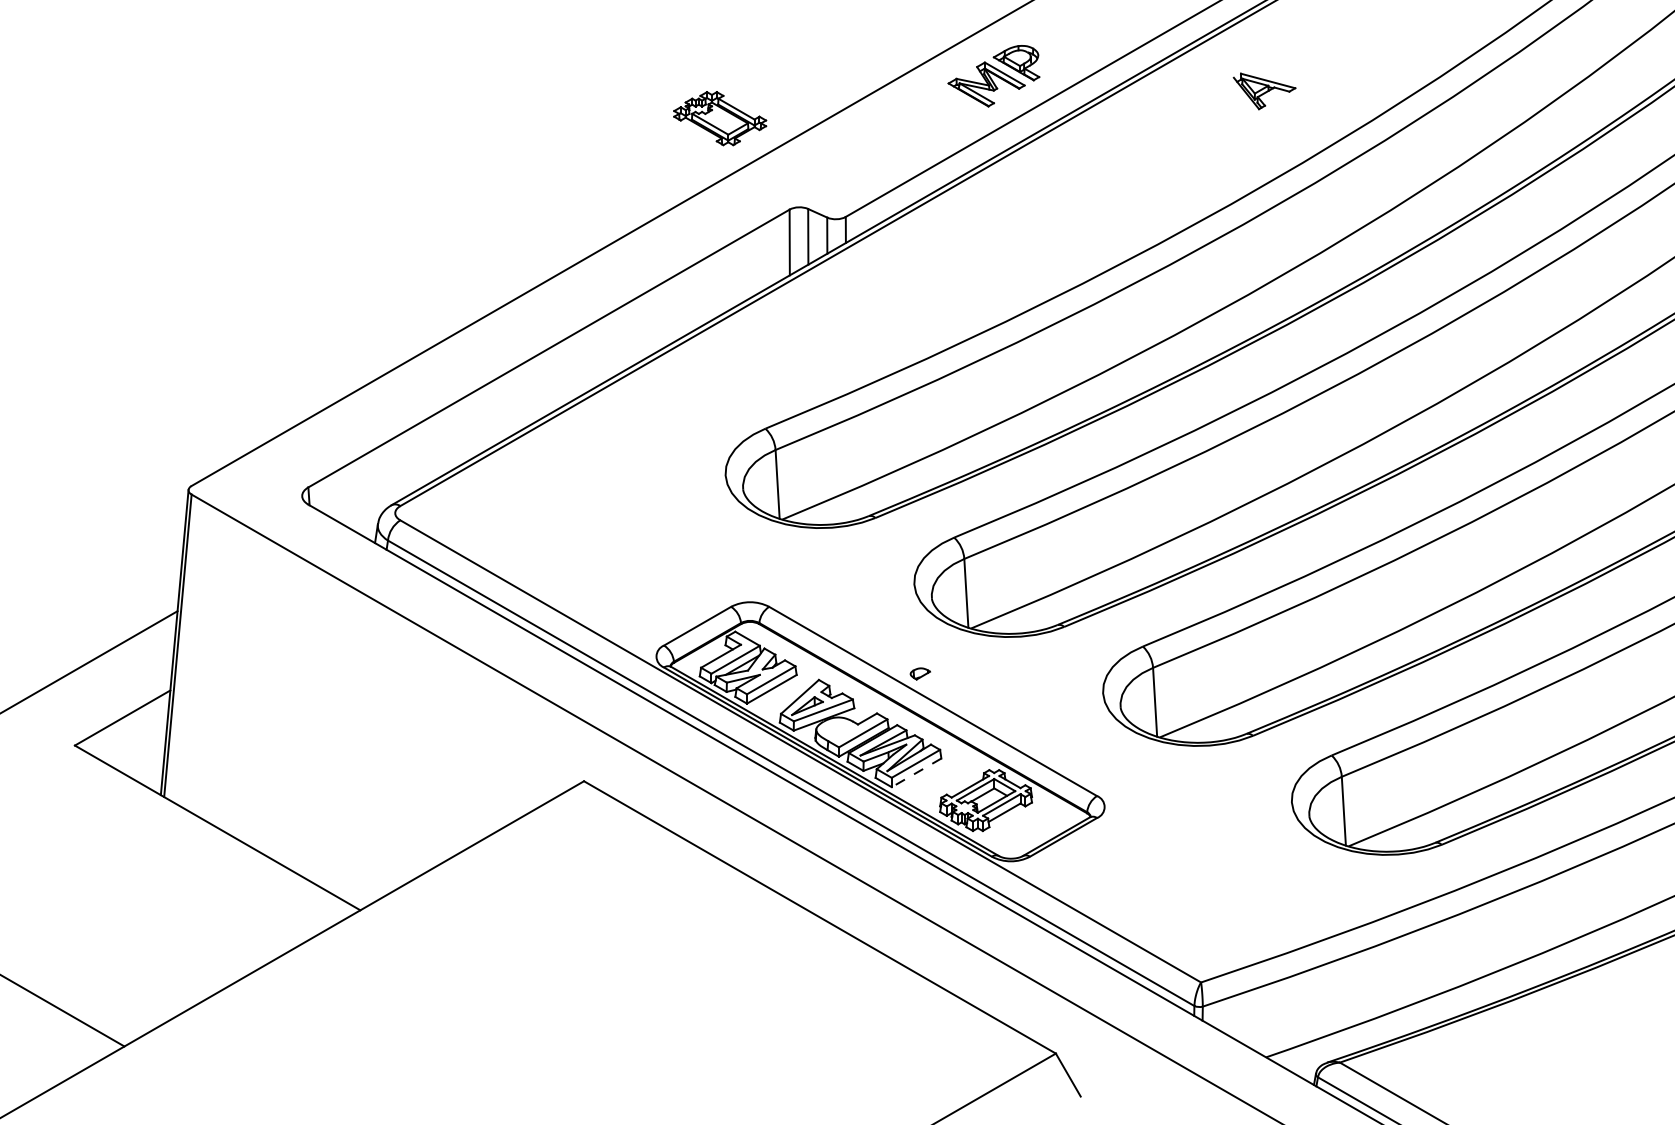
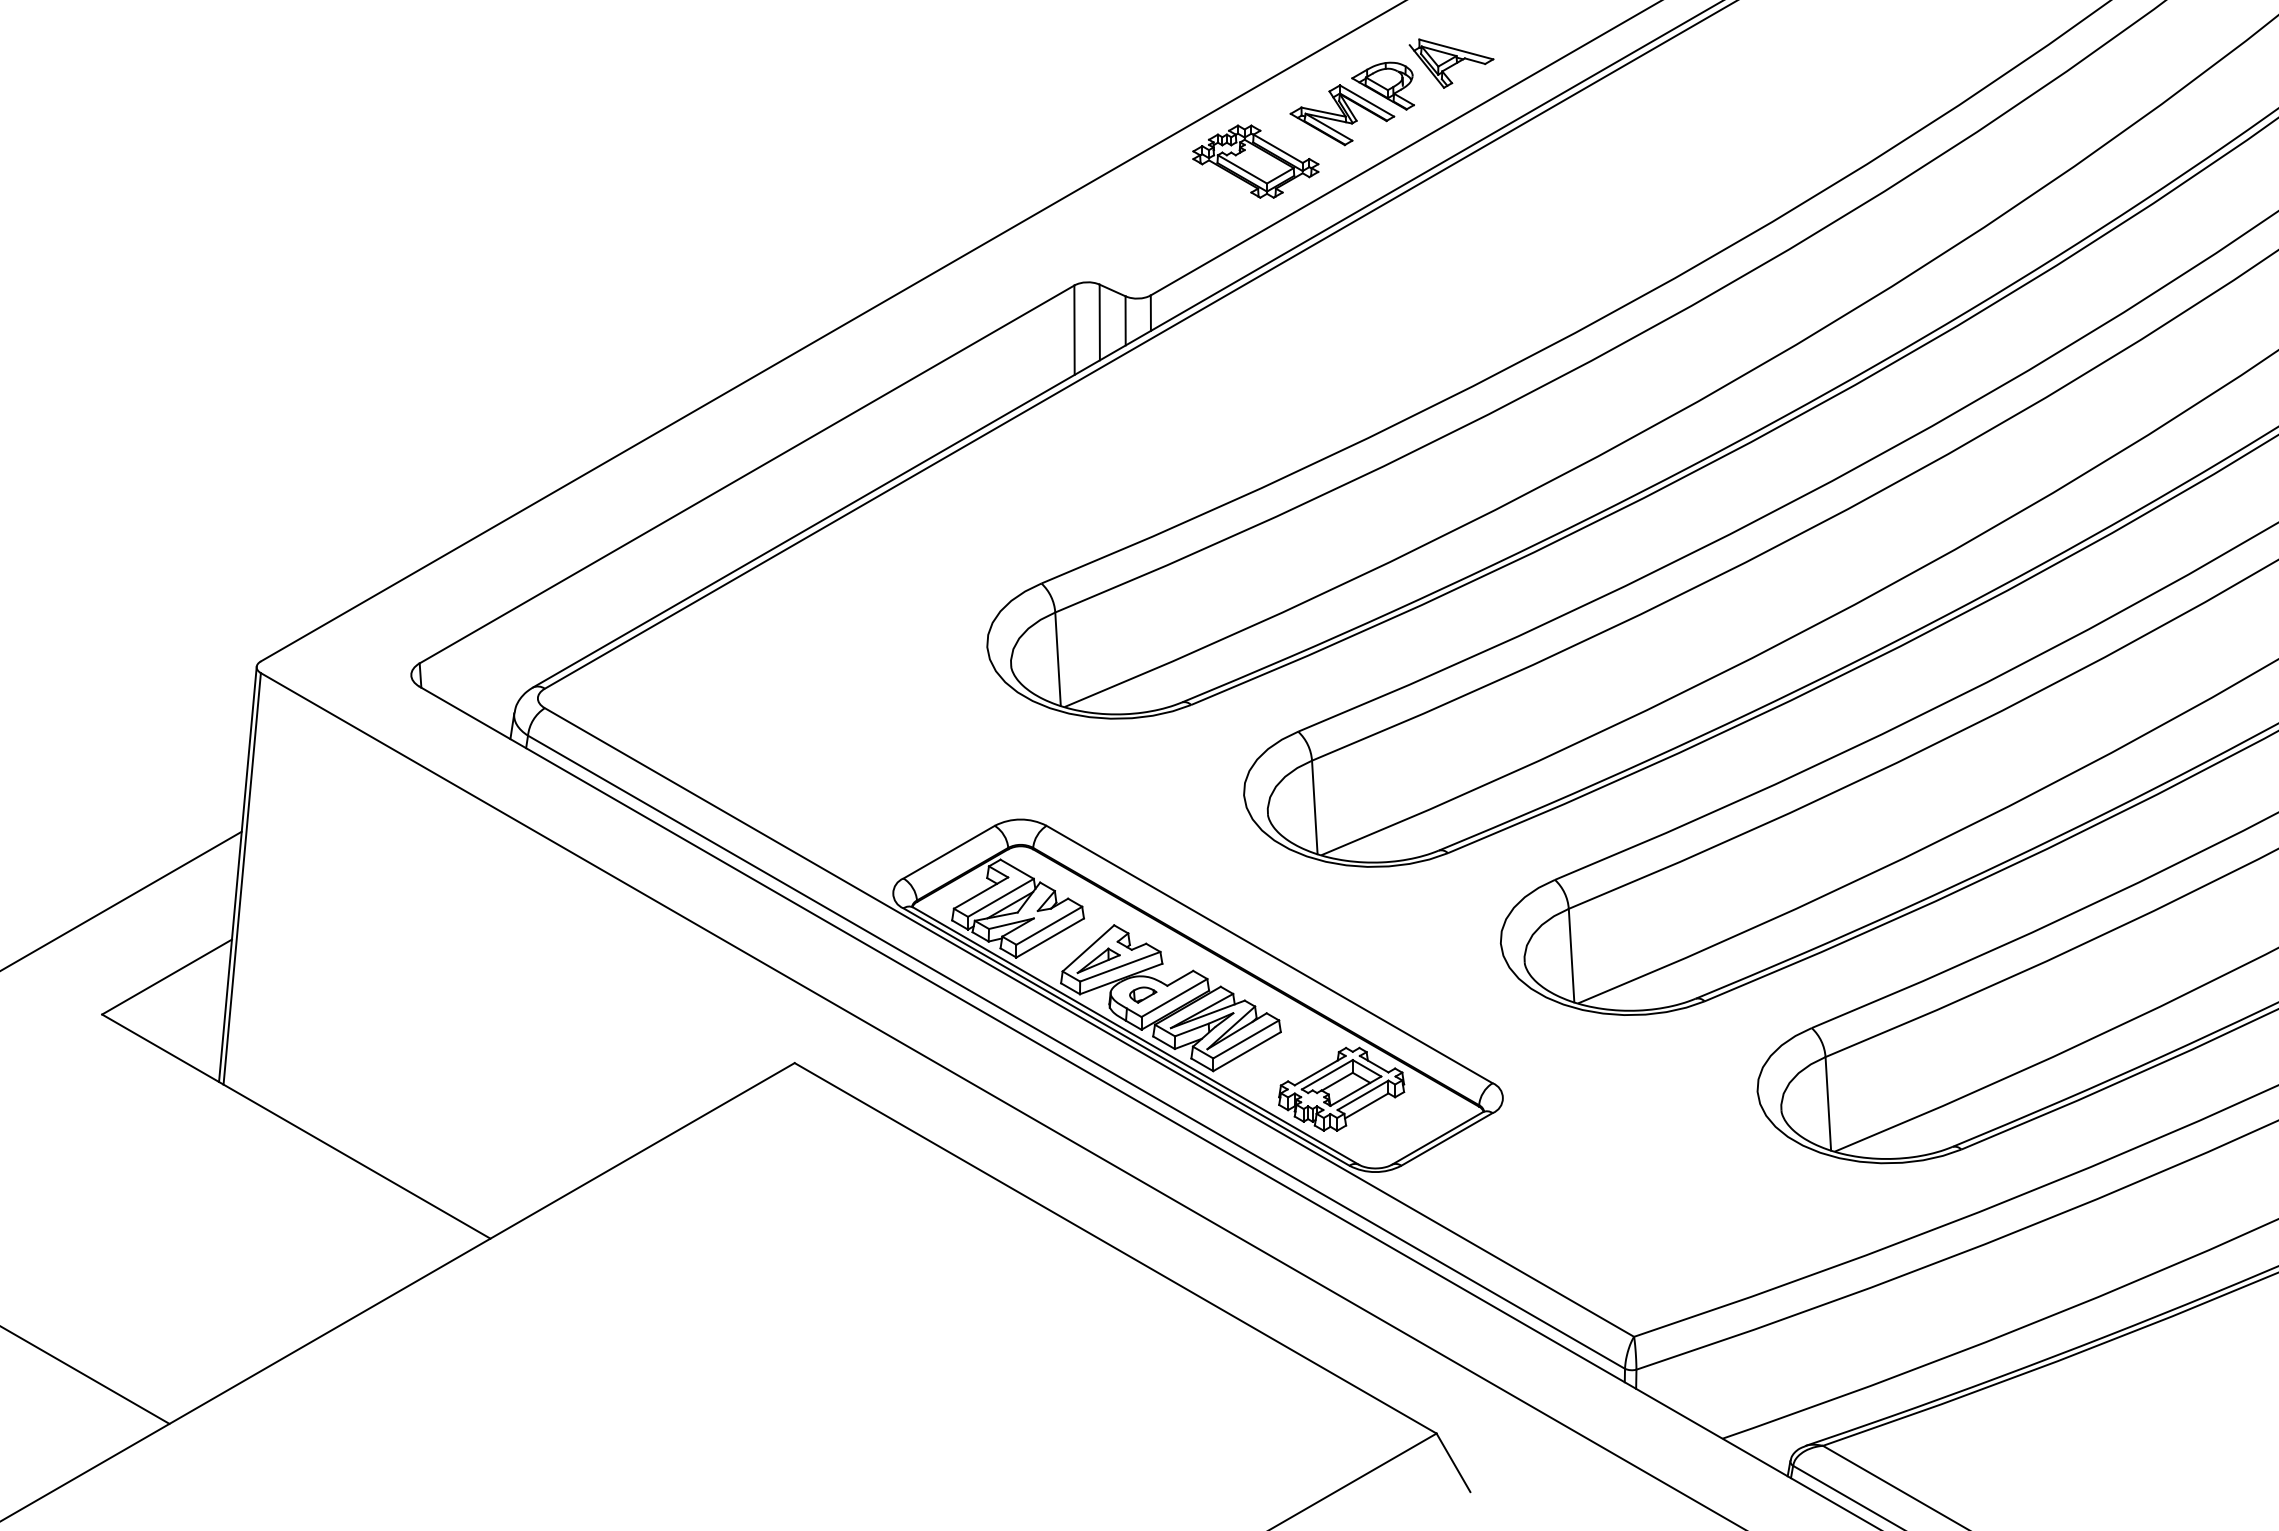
part: (1264, 91) -> (1451, 63), moved
part: (719, 118) -> (1255, 161), moved
part: (920, 673) -> (1143, 994), moved
line: (916, 772) -> (1246, 1051), dashed -> solid

